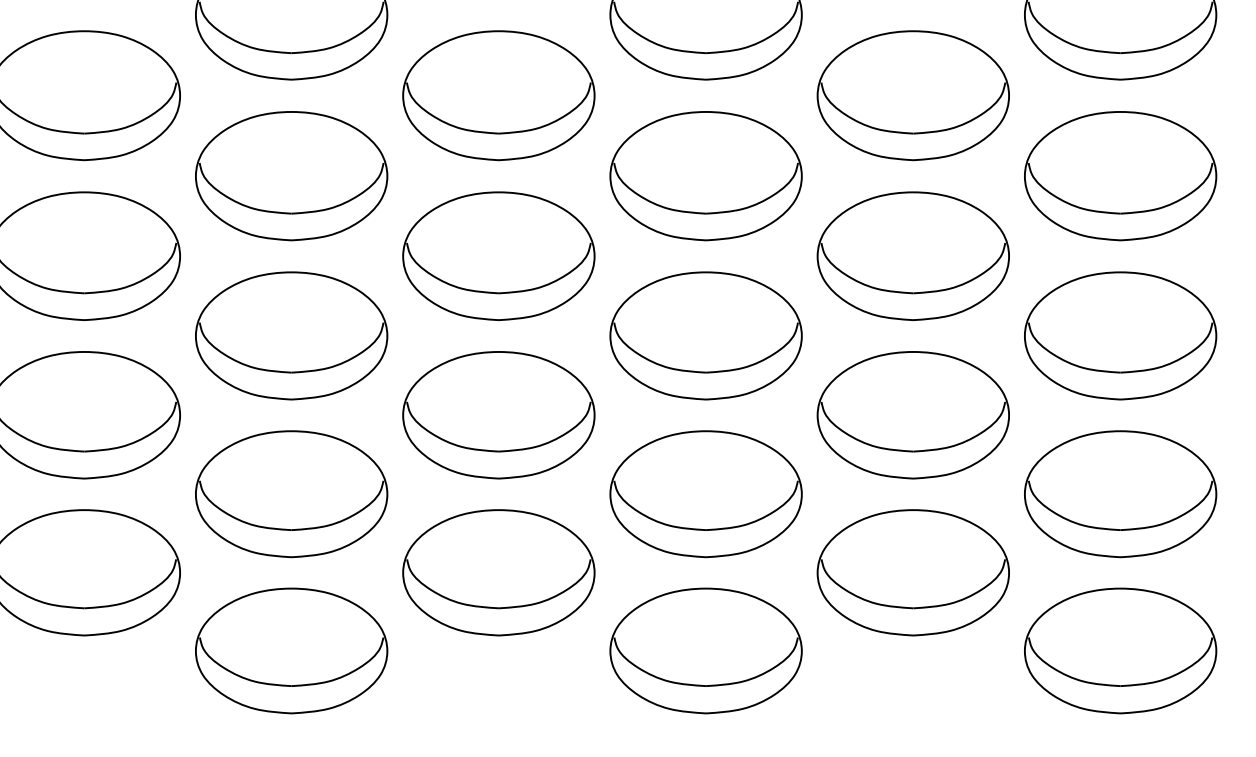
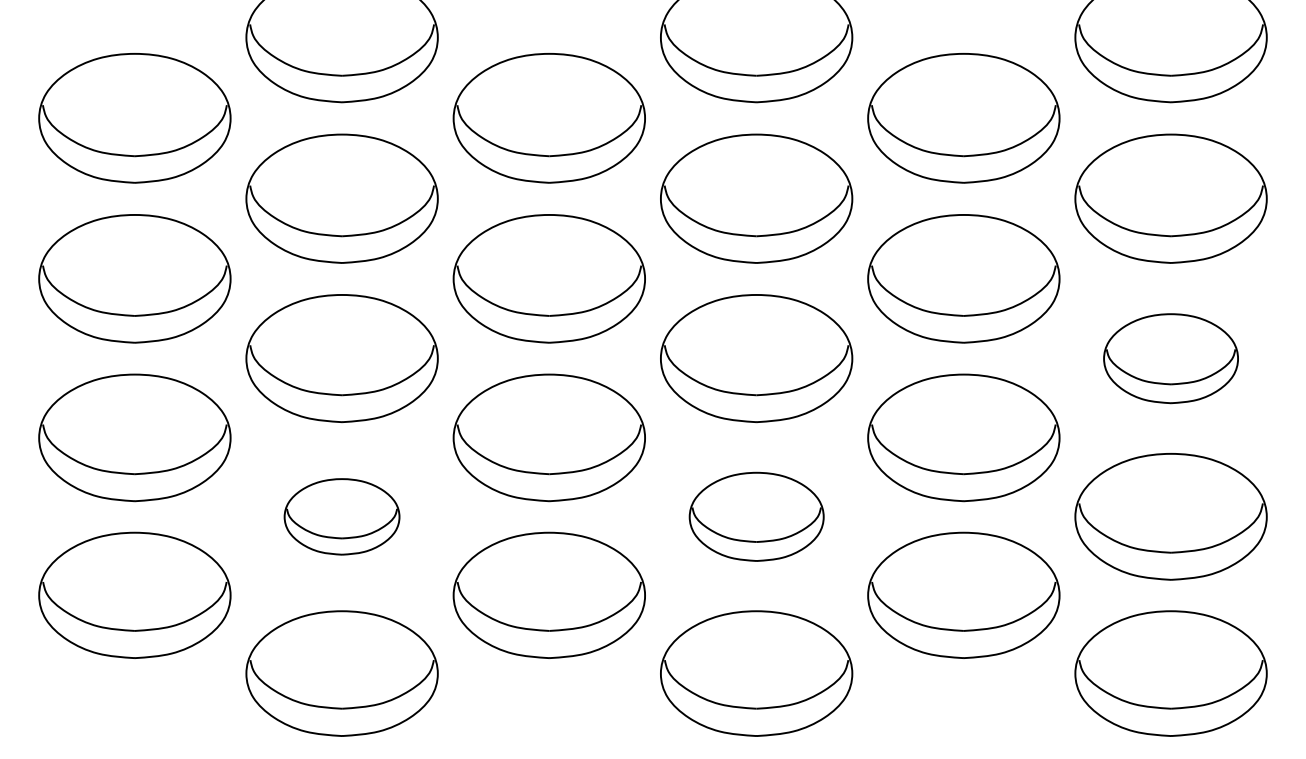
part: (1120, 335) -> (1170, 358), size x0.7
part: (291, 493) -> (341, 516), size x0.6
part: (706, 493) -> (756, 516), size x0.7

